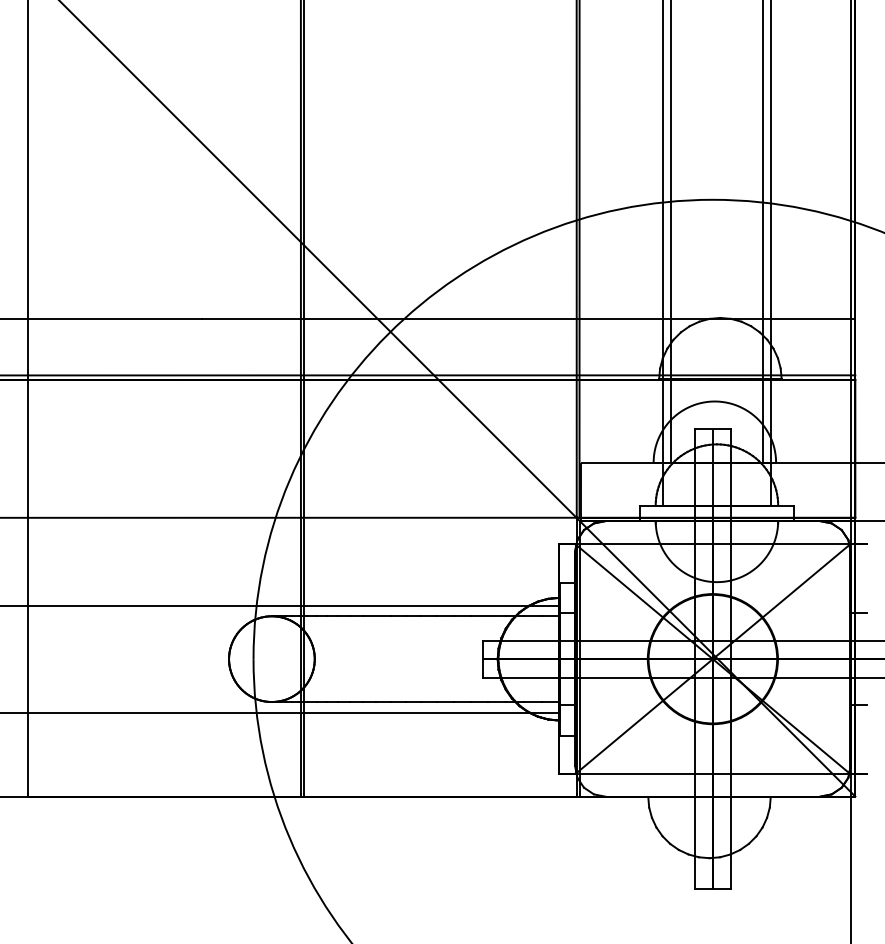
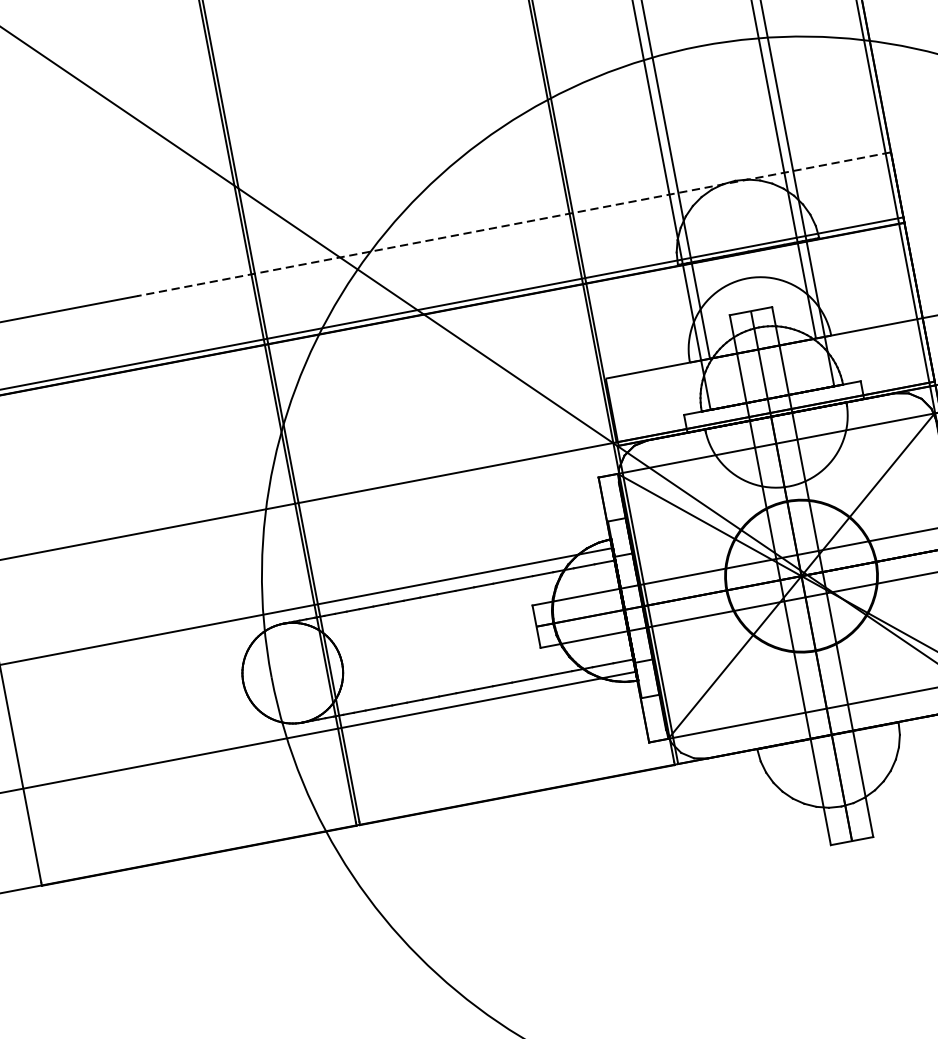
line: (527, 319) -> (512, 225), solid -> dashed

